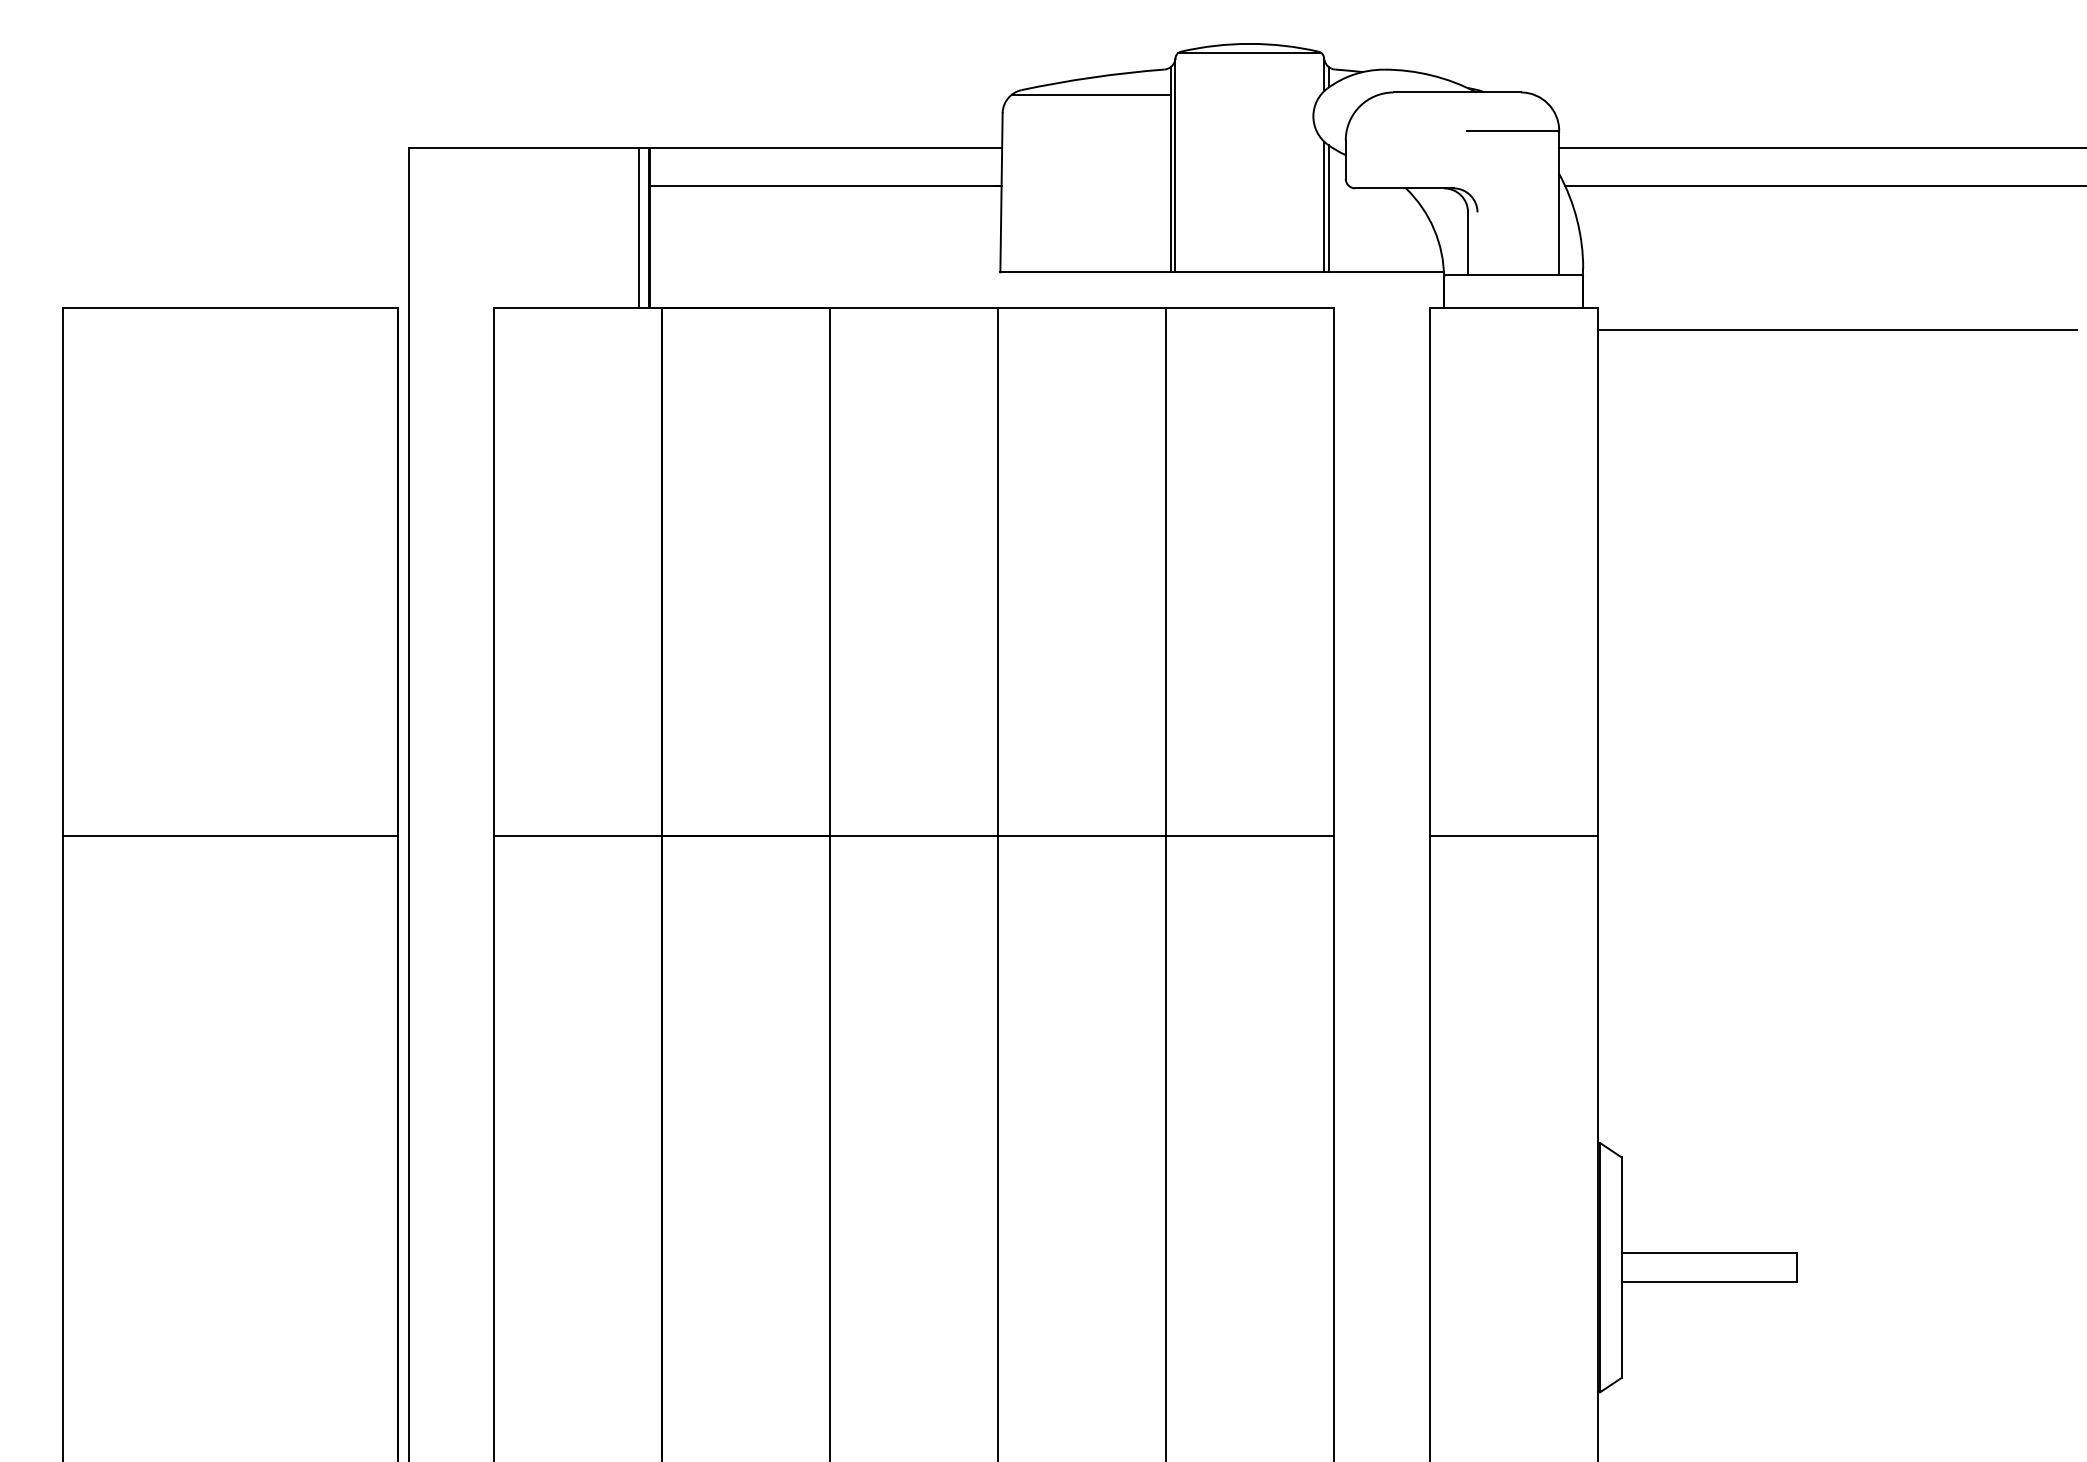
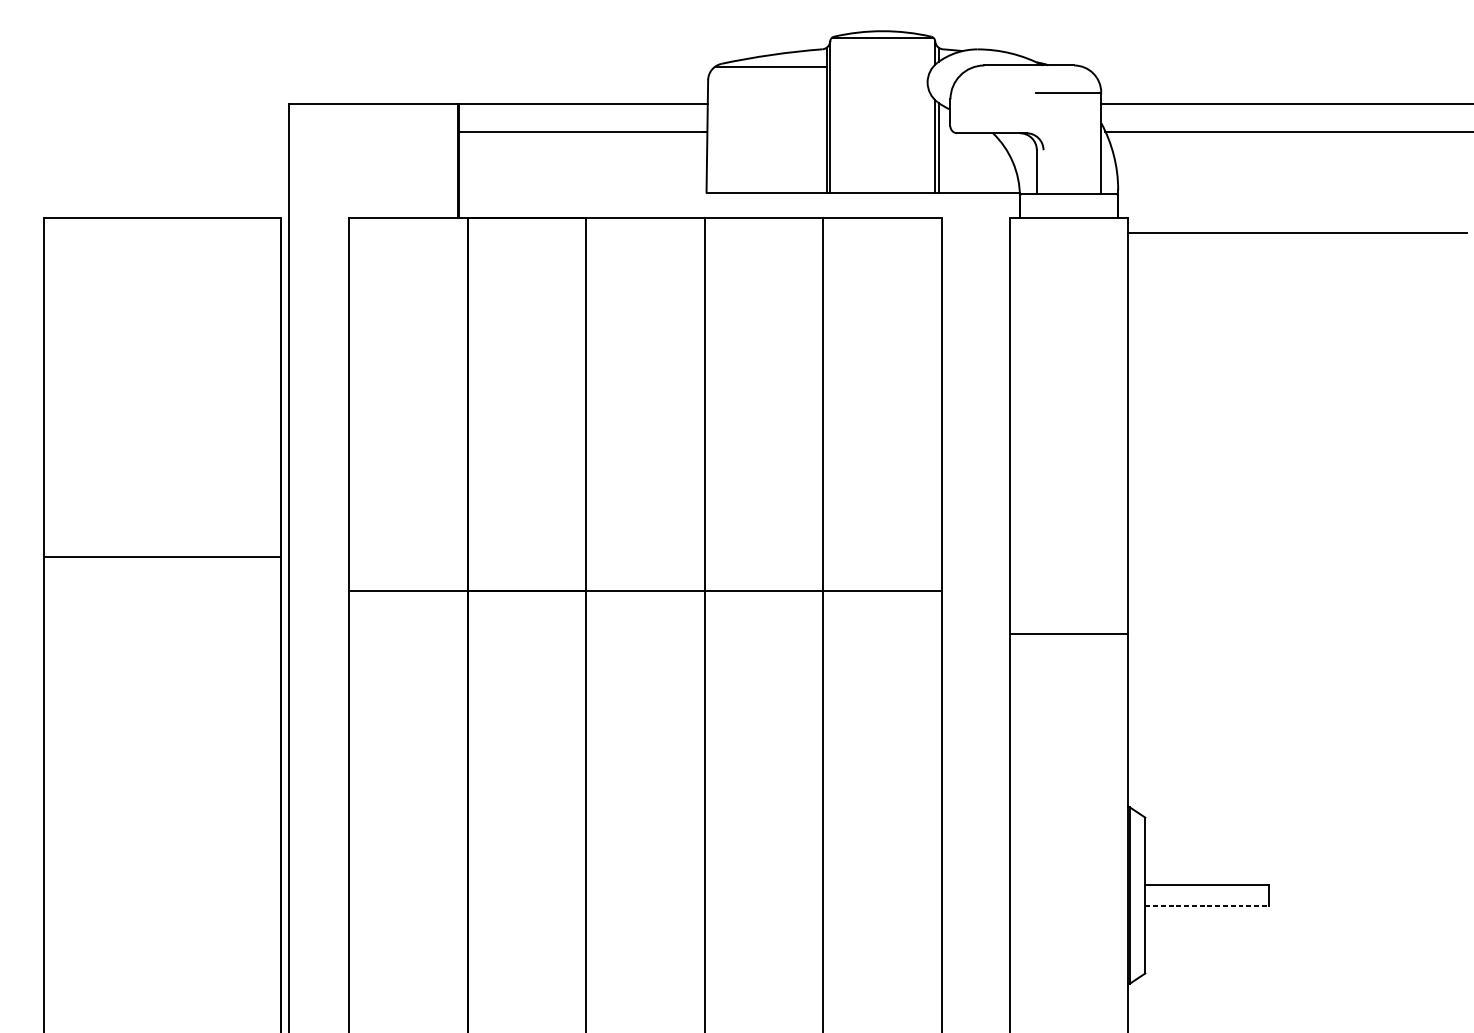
line: (639, 227) -> (451, 160), removed
line: (230, 835) -> (162, 557), moved
line: (1513, 835) -> (1068, 634), moved
line: (1709, 1282) -> (1207, 906), solid -> dashed

